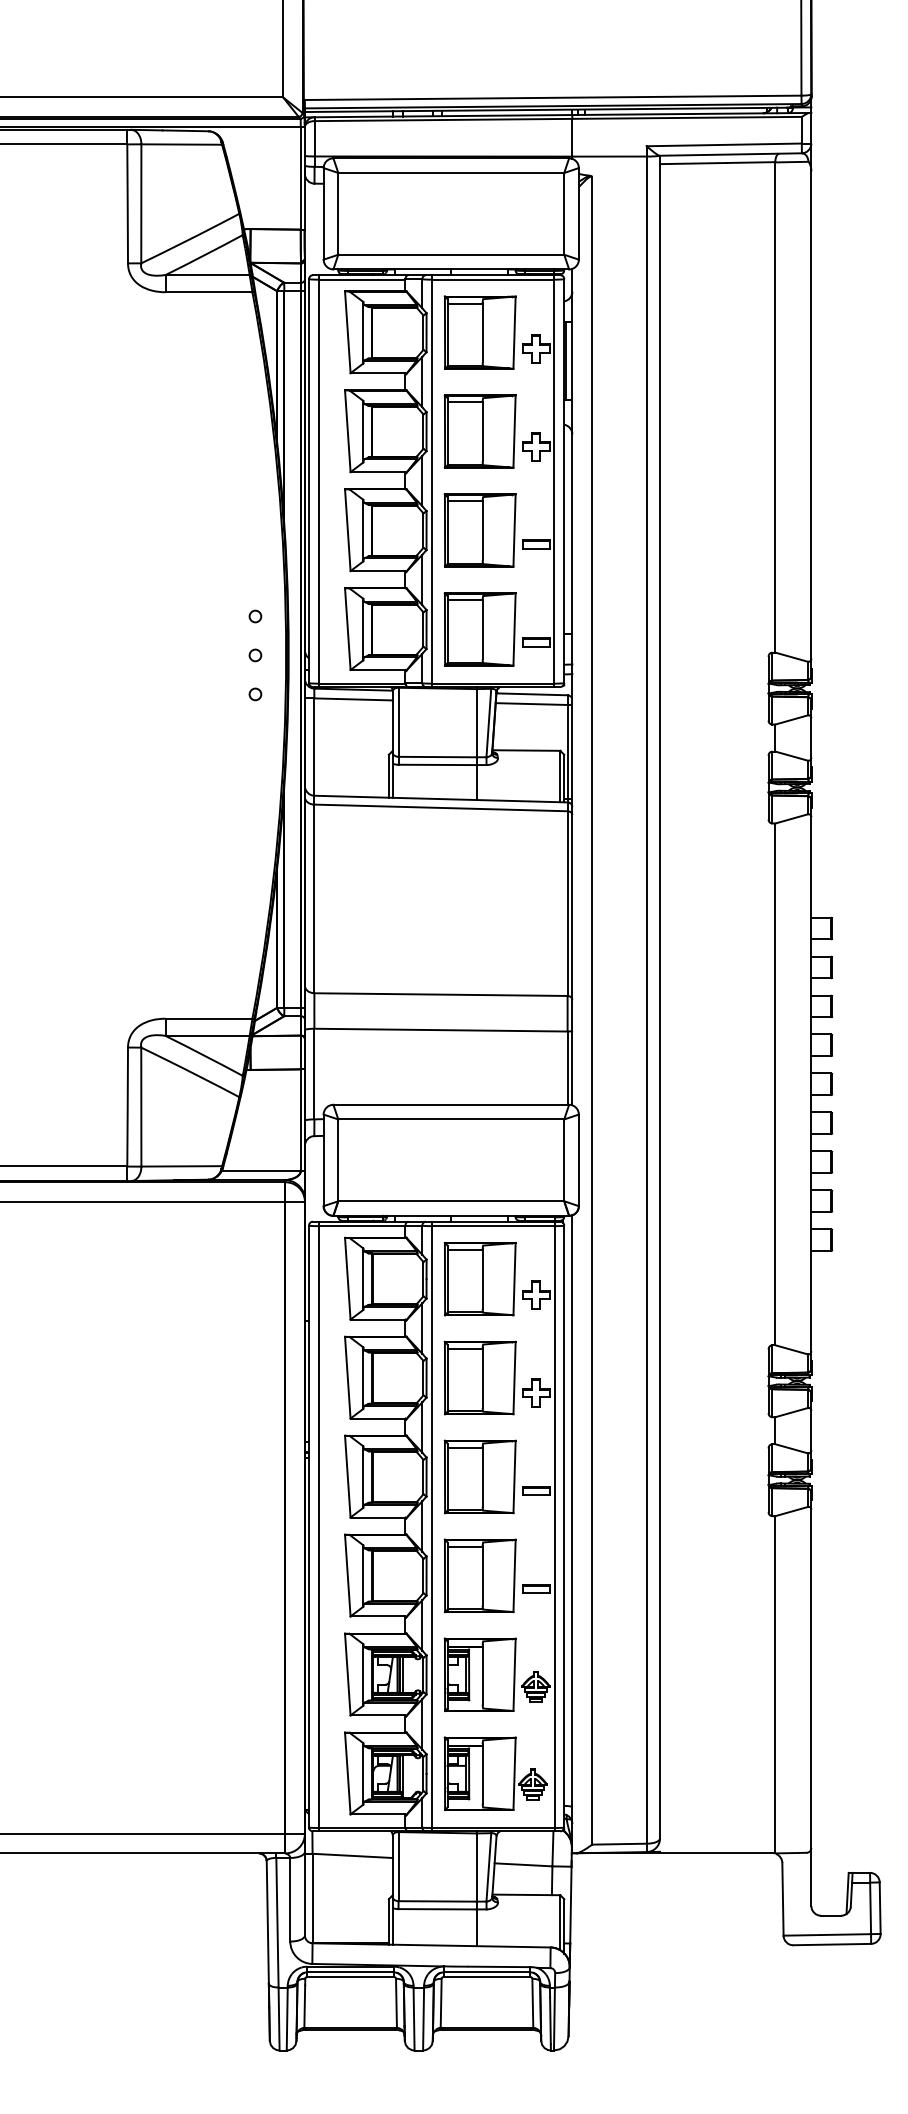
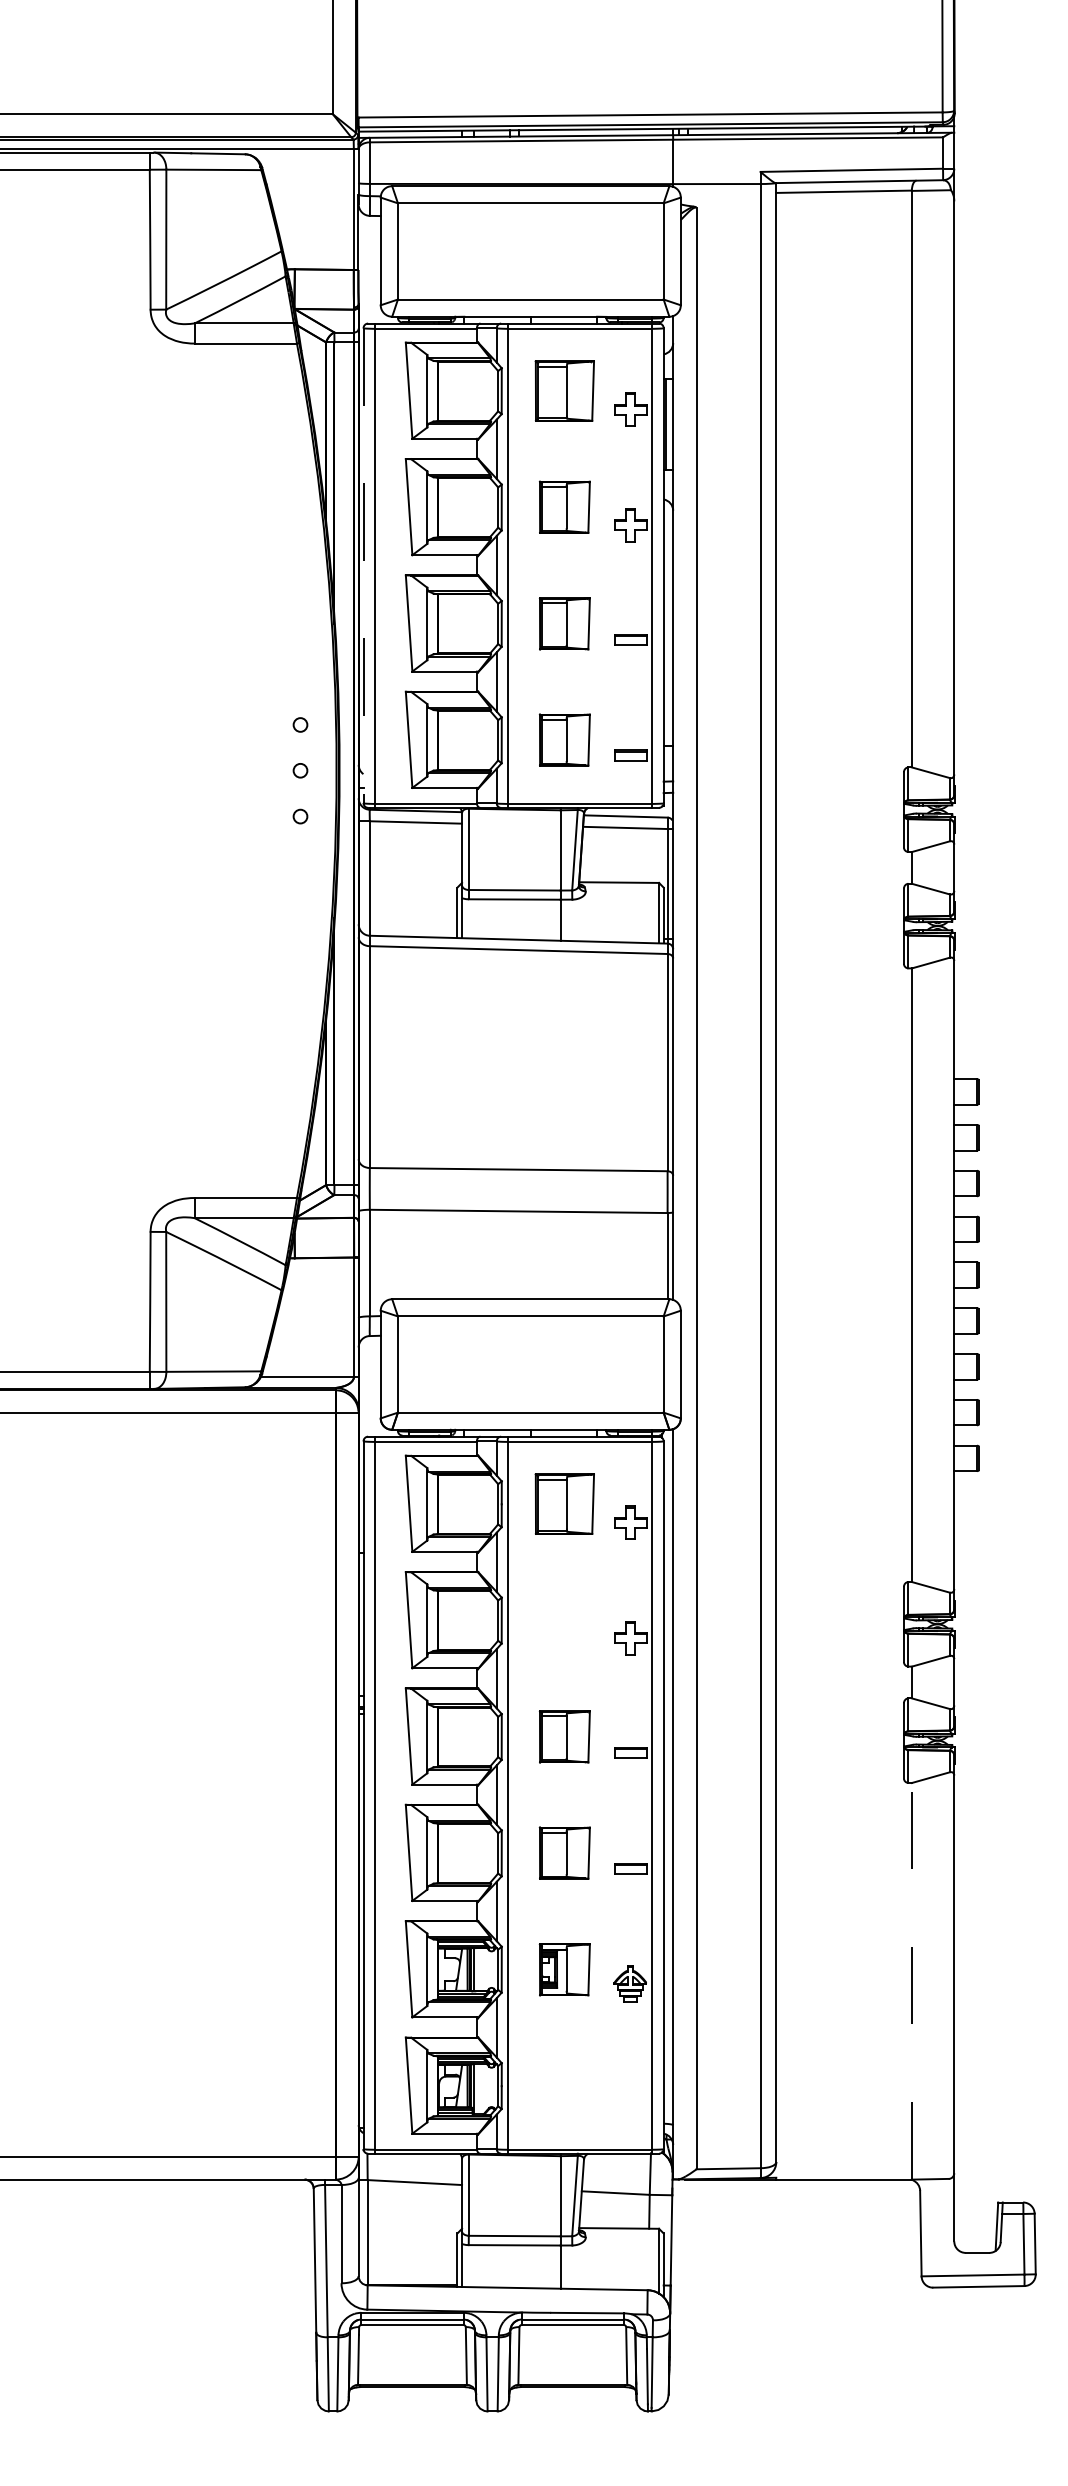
part: (479, 332) -> (564, 390), size x0.7
part: (479, 430) -> (564, 506), size x0.6
line: (309, 480) -> (363, 565), solid -> dashed
part: (479, 530) -> (564, 623), size x0.6
part: (479, 628) -> (564, 739), size x0.6
part: (479, 1278) -> (564, 1503), size x0.7
part: (479, 1377) -> (564, 1620), removed
part: (479, 1476) -> (564, 1736), size x0.6
part: (479, 1575) -> (564, 1852), size x0.6
part: (479, 1674) -> (564, 1969), size x0.6
line: (774, 1684) -> (911, 1980), solid -> dashed
part: (495, 1773) -> (582, 2085), removed

